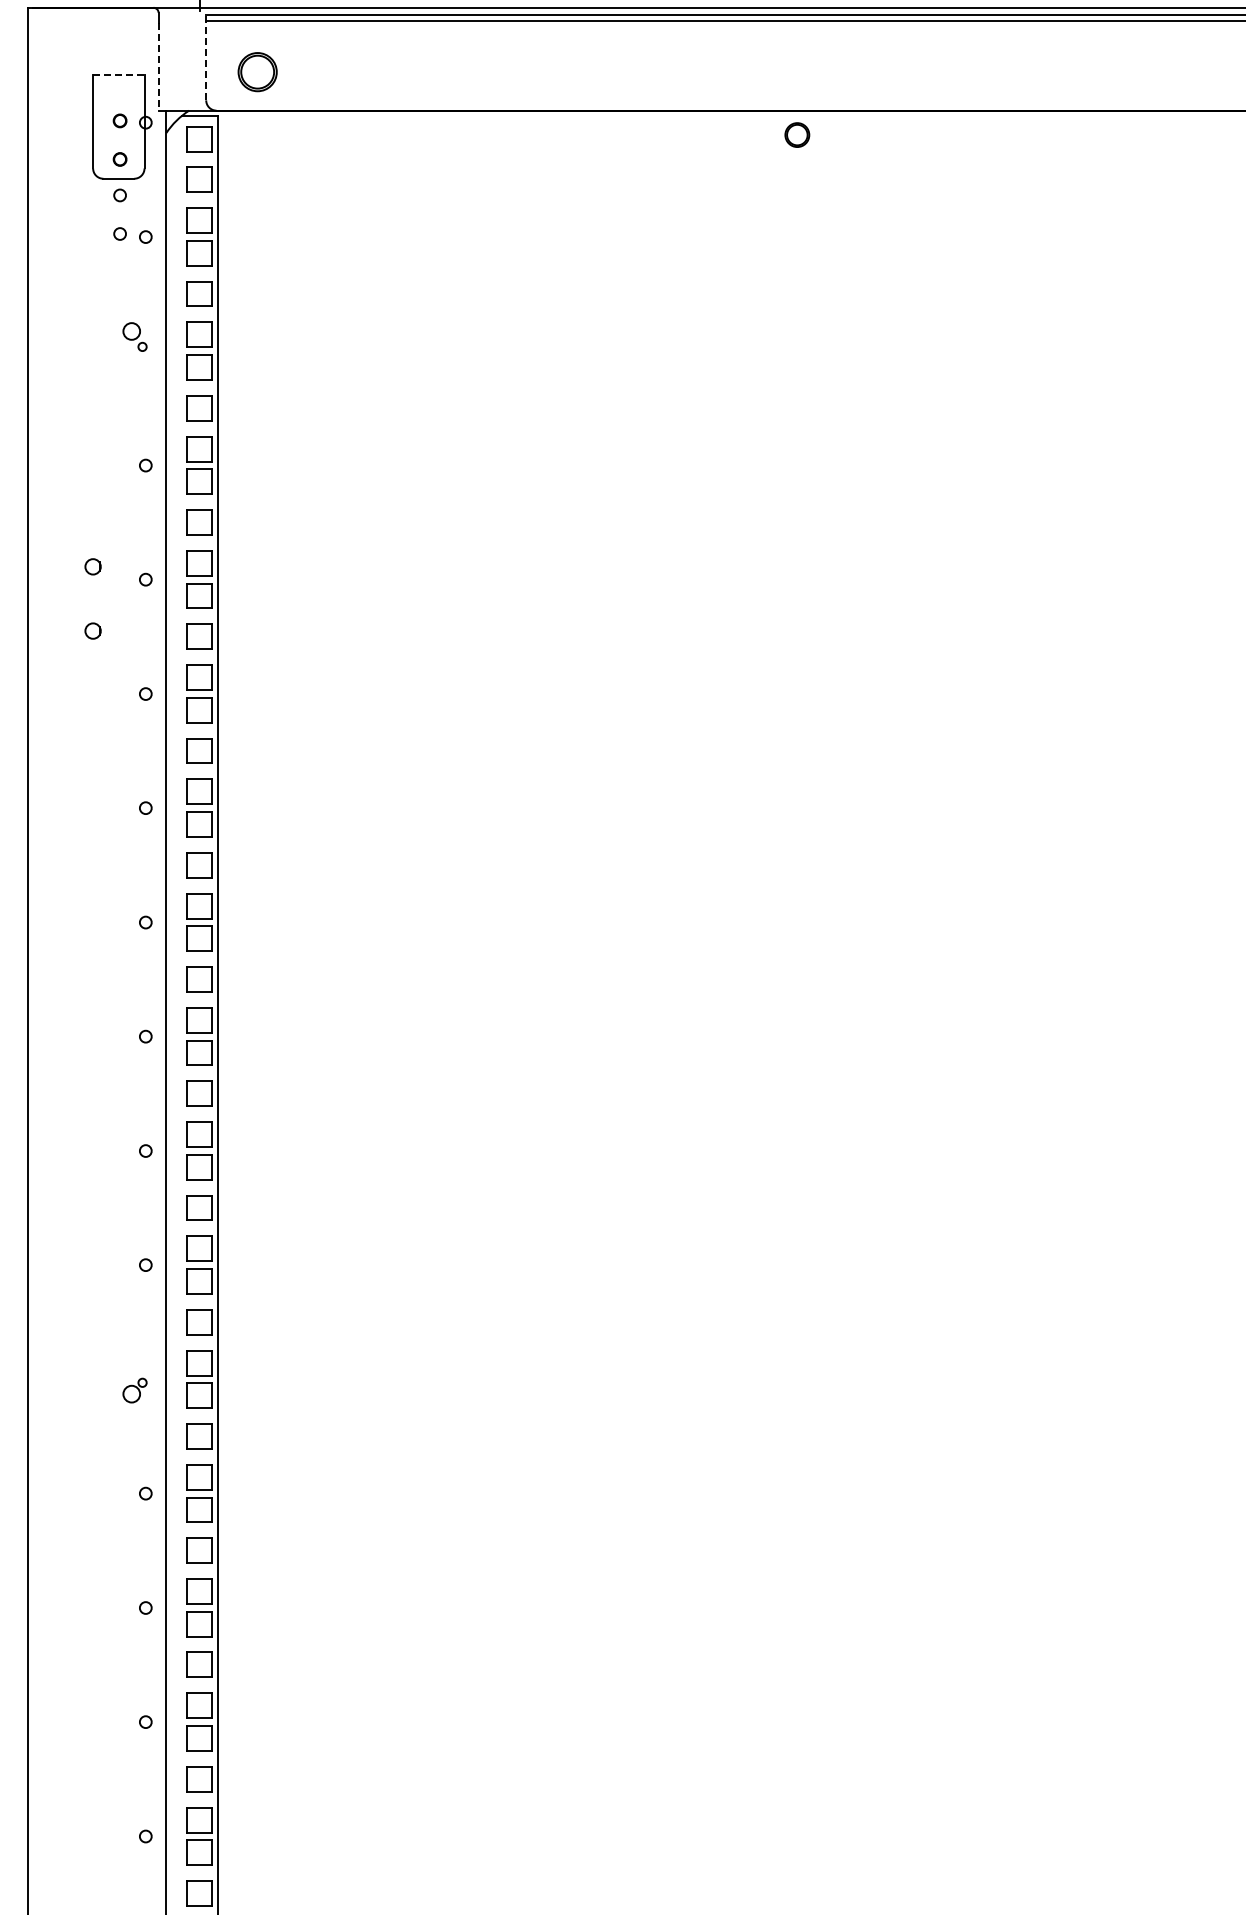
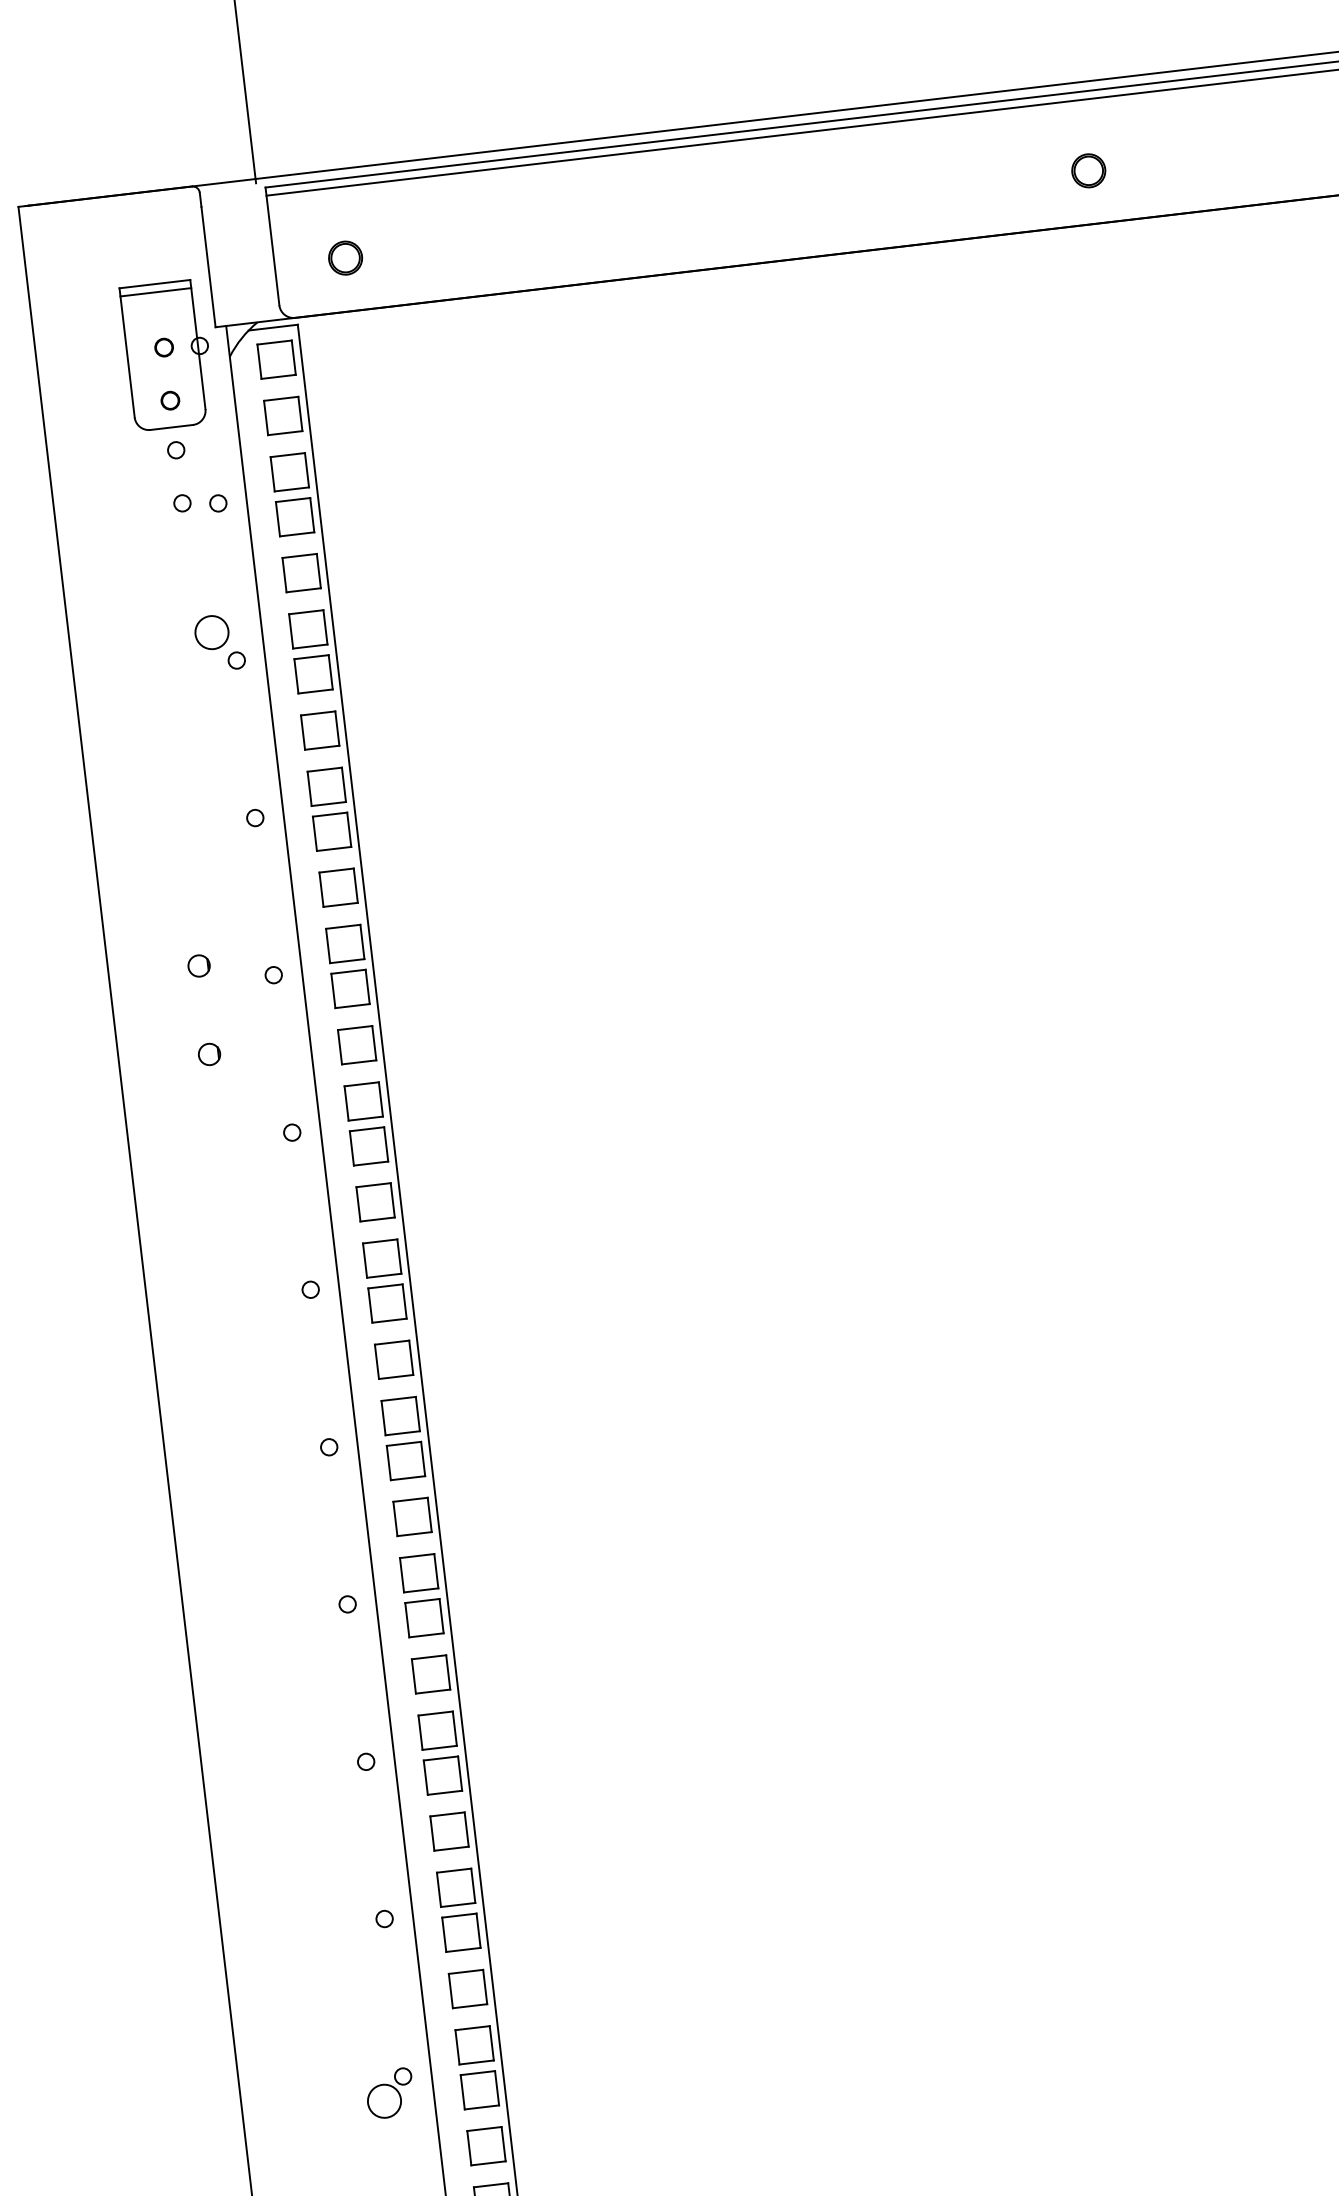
line: (206, 57) -> (272, 246), dashed -> solid
line: (158, 66) -> (208, 266), dashed -> solid
part: (257, 71) -> (345, 257), size x0.62
line: (118, 74) -> (154, 283), dashed -> solid
line: (118, 80) -> (155, 292), added
part: (797, 134) -> (1088, 170), moved
part: (134, 336) -> (218, 642), size x1.43
part: (134, 1390) -> (389, 2093), size x1.43

